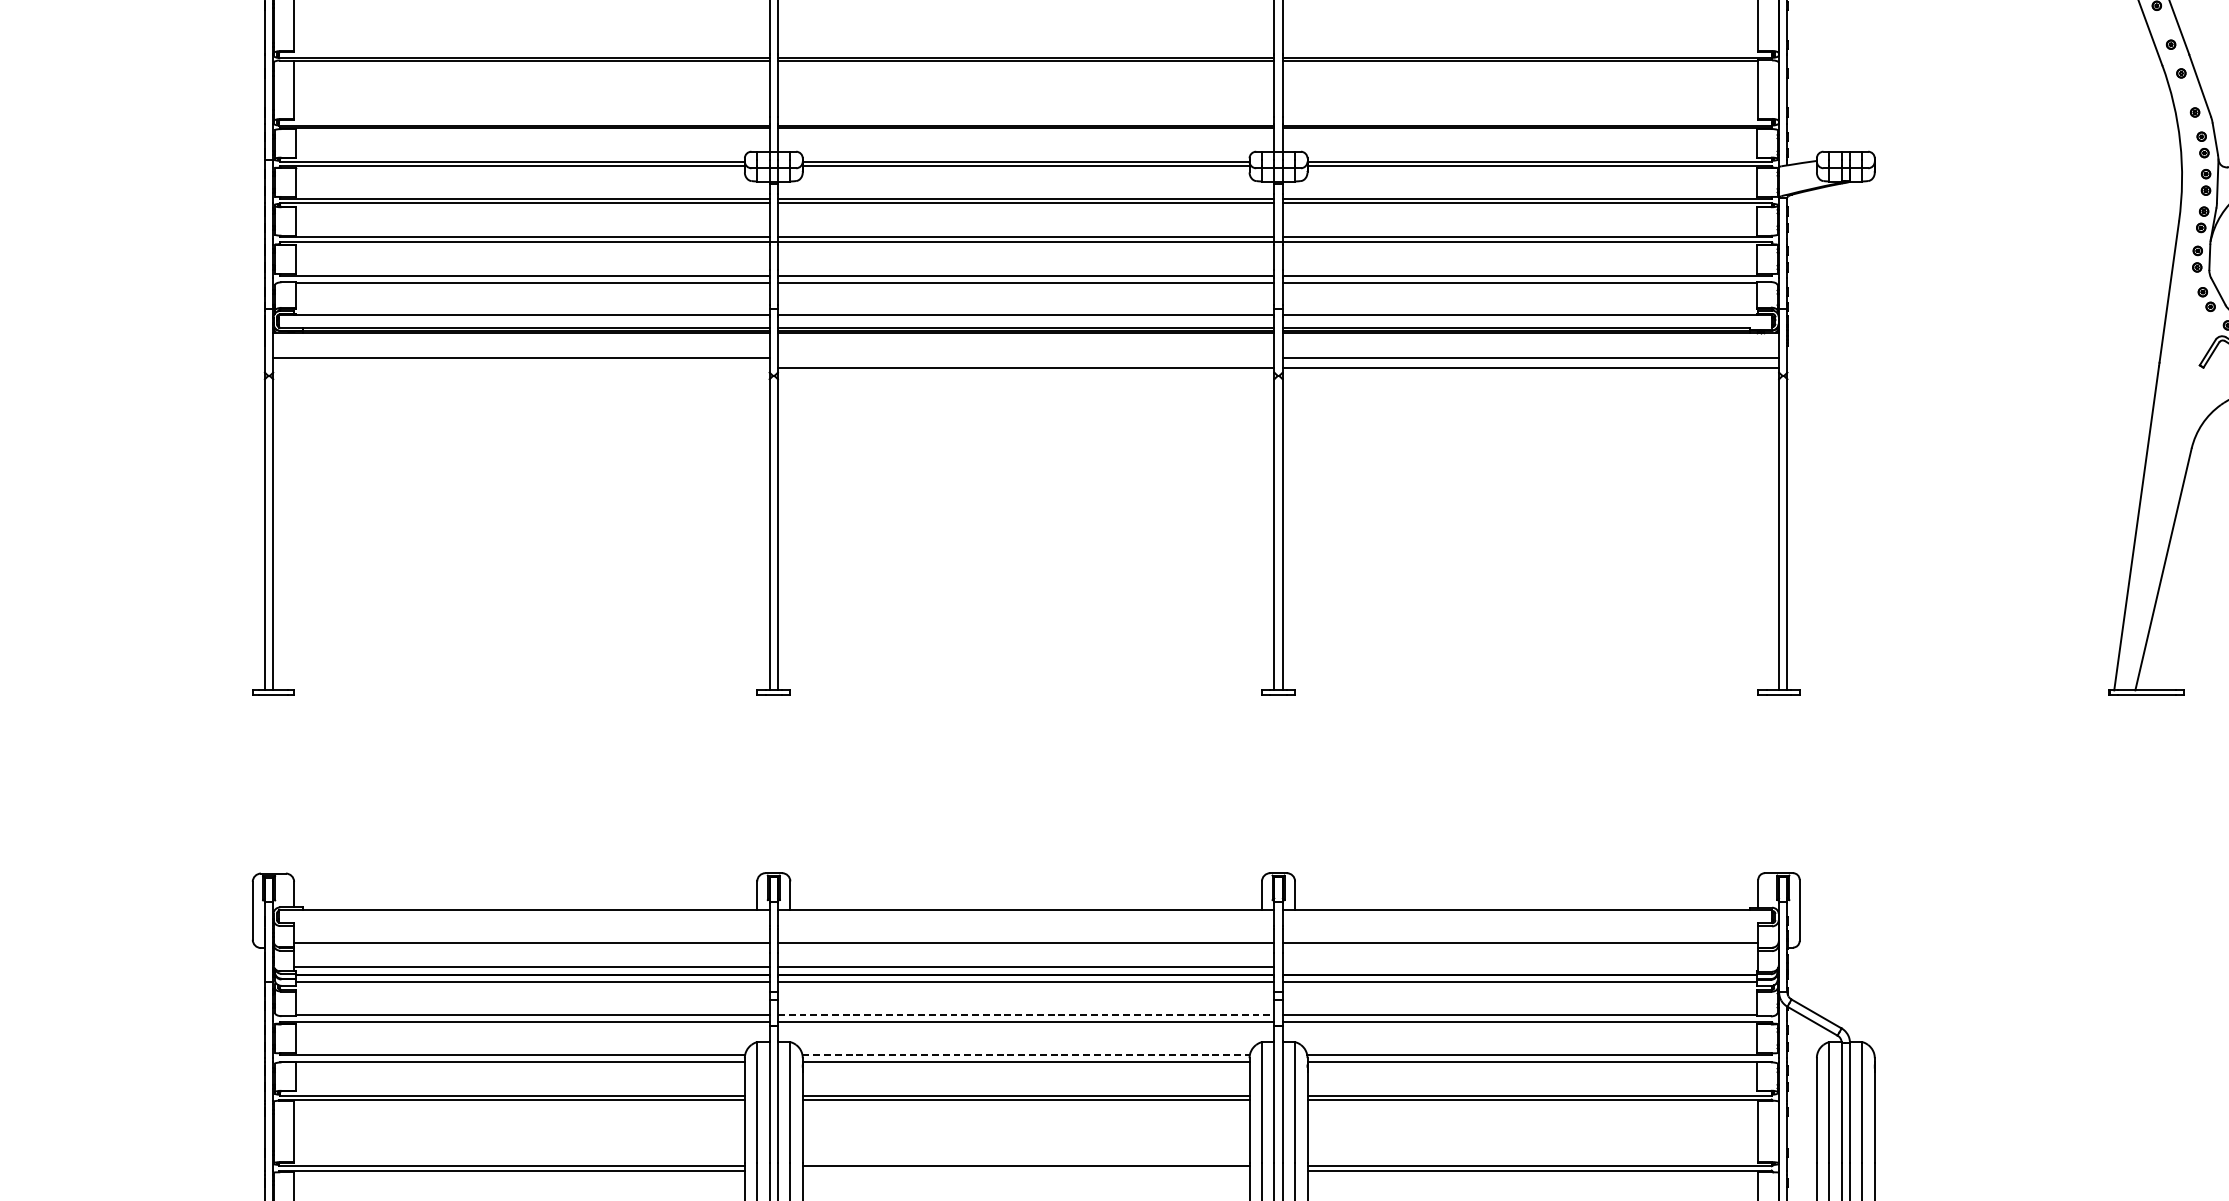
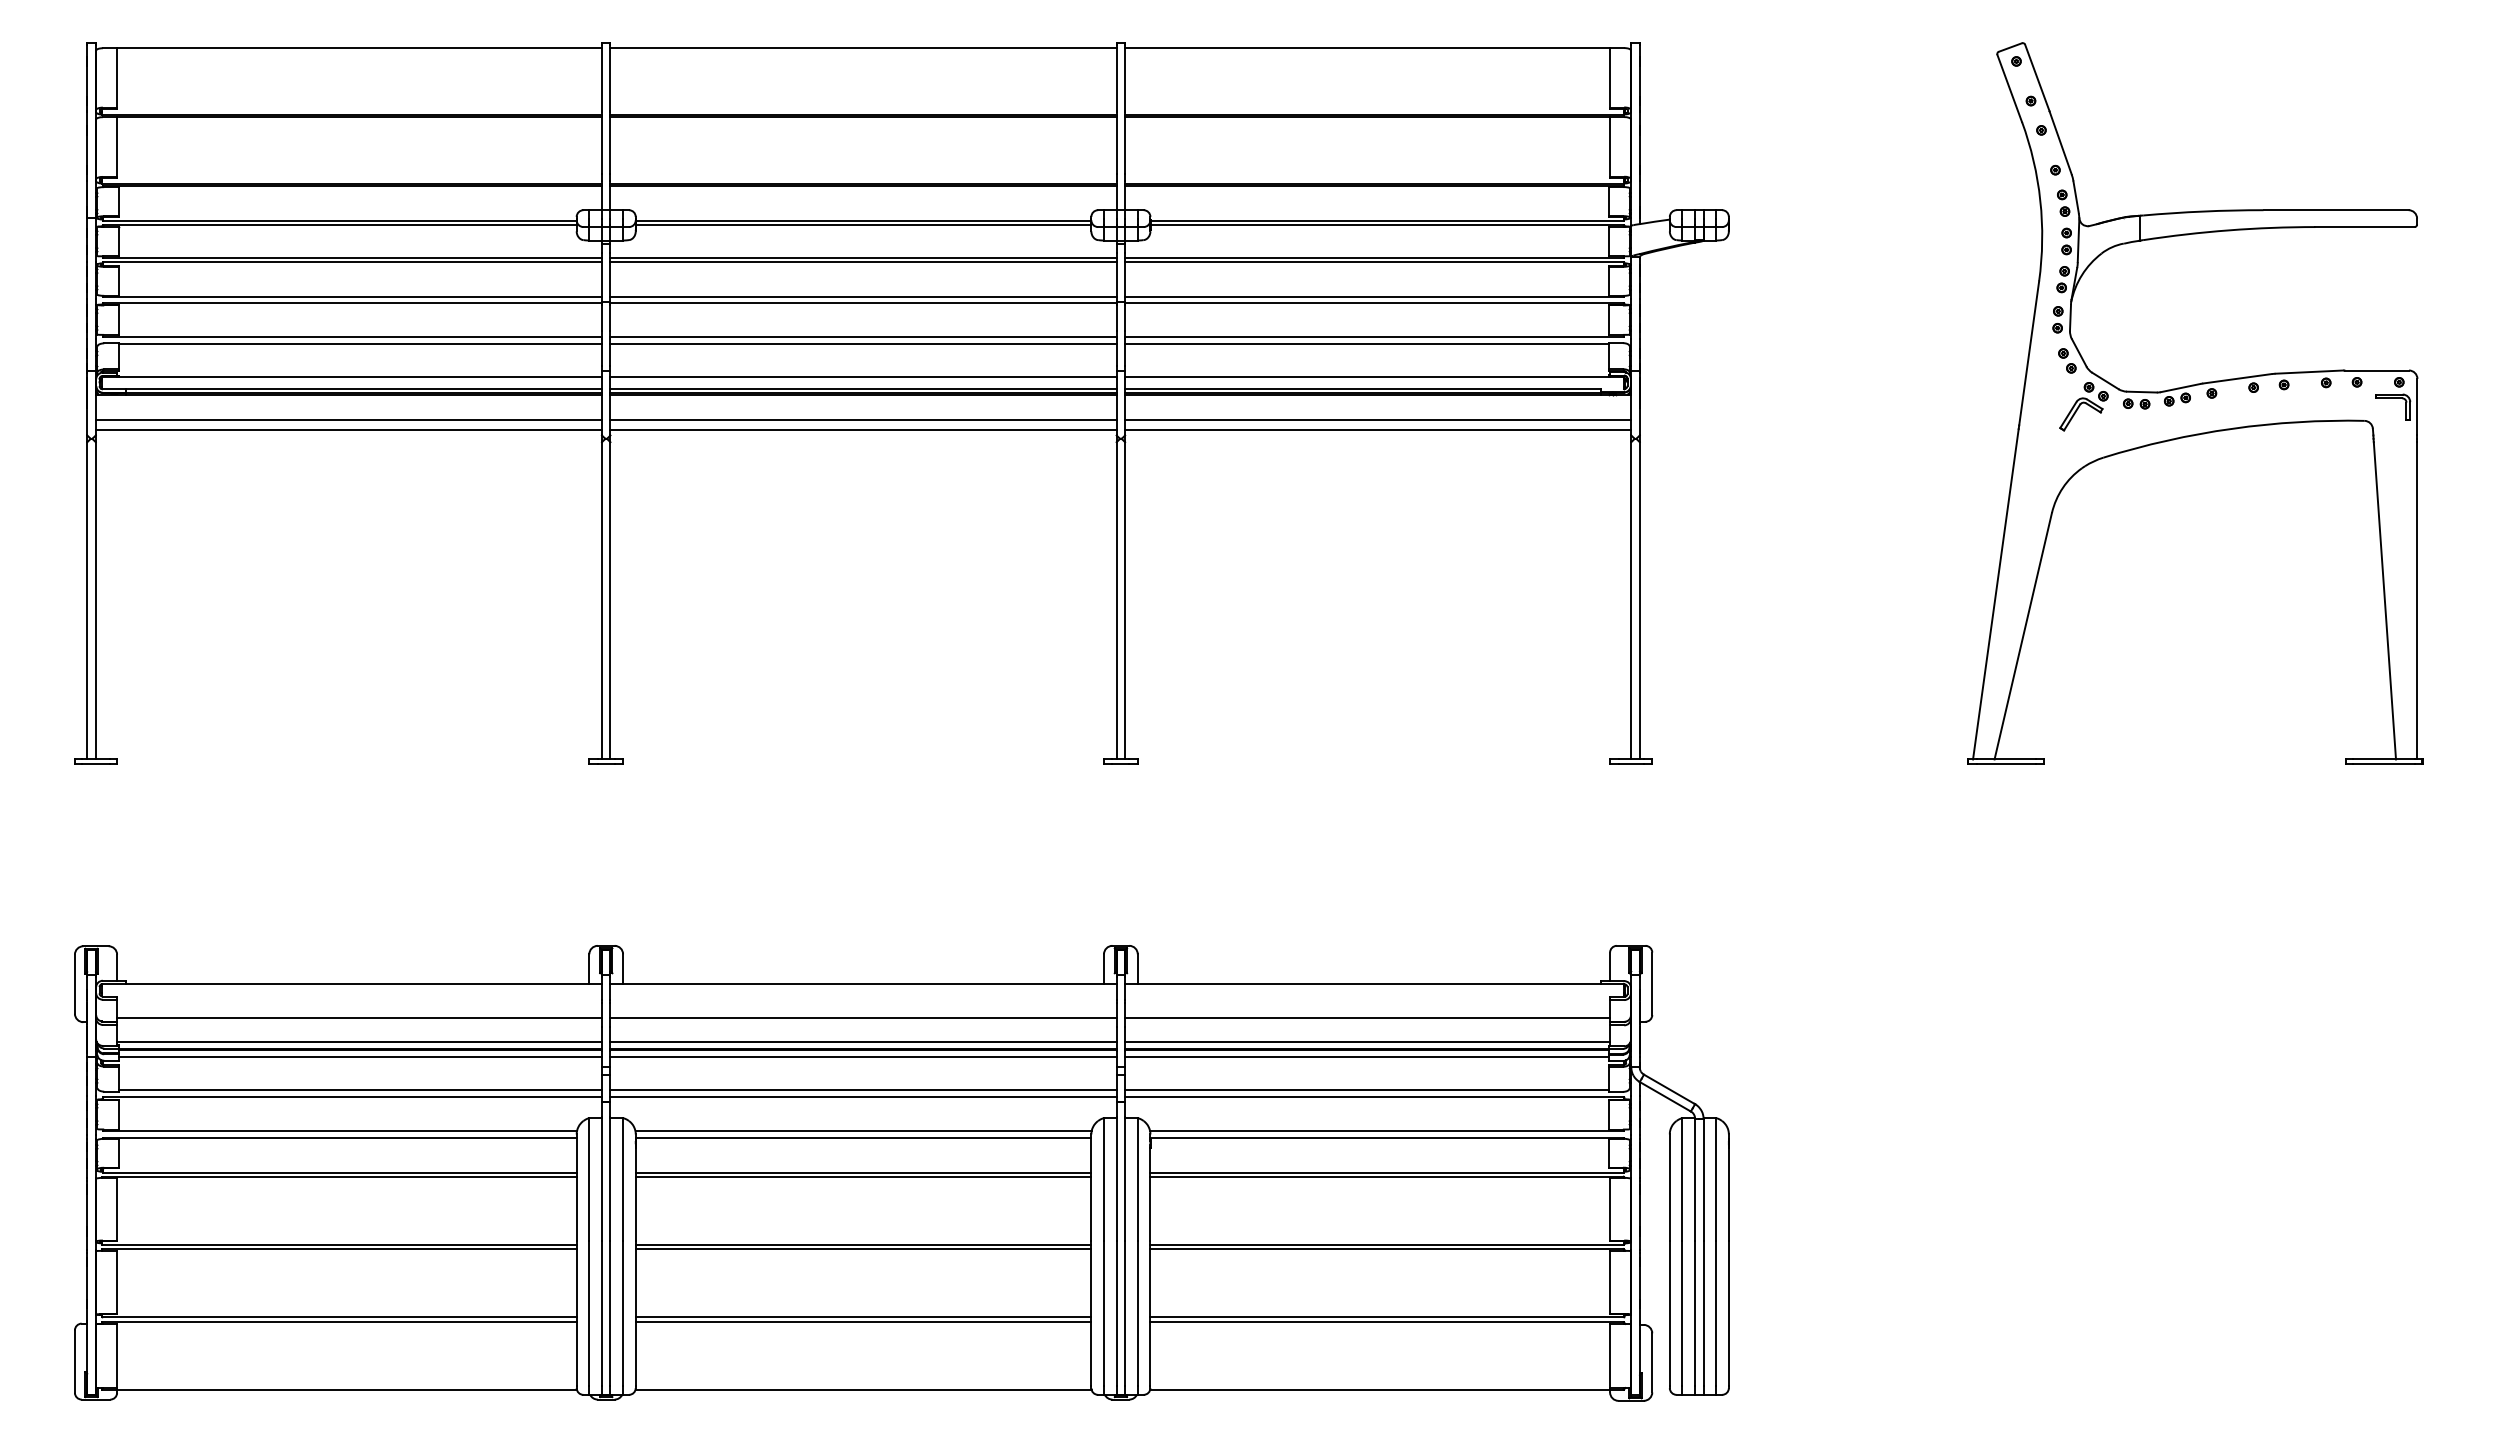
line: (1026, 357) -> (863, 420), added
line: (521, 367) -> (348, 430), added
line: (1520, 966) -> (1367, 1041), added
line: (1027, 1015) -> (864, 1090), dashed -> solid
line: (1027, 1055) -> (864, 1131), dashed -> solid
line: (1026, 1170) -> (863, 1249), added

